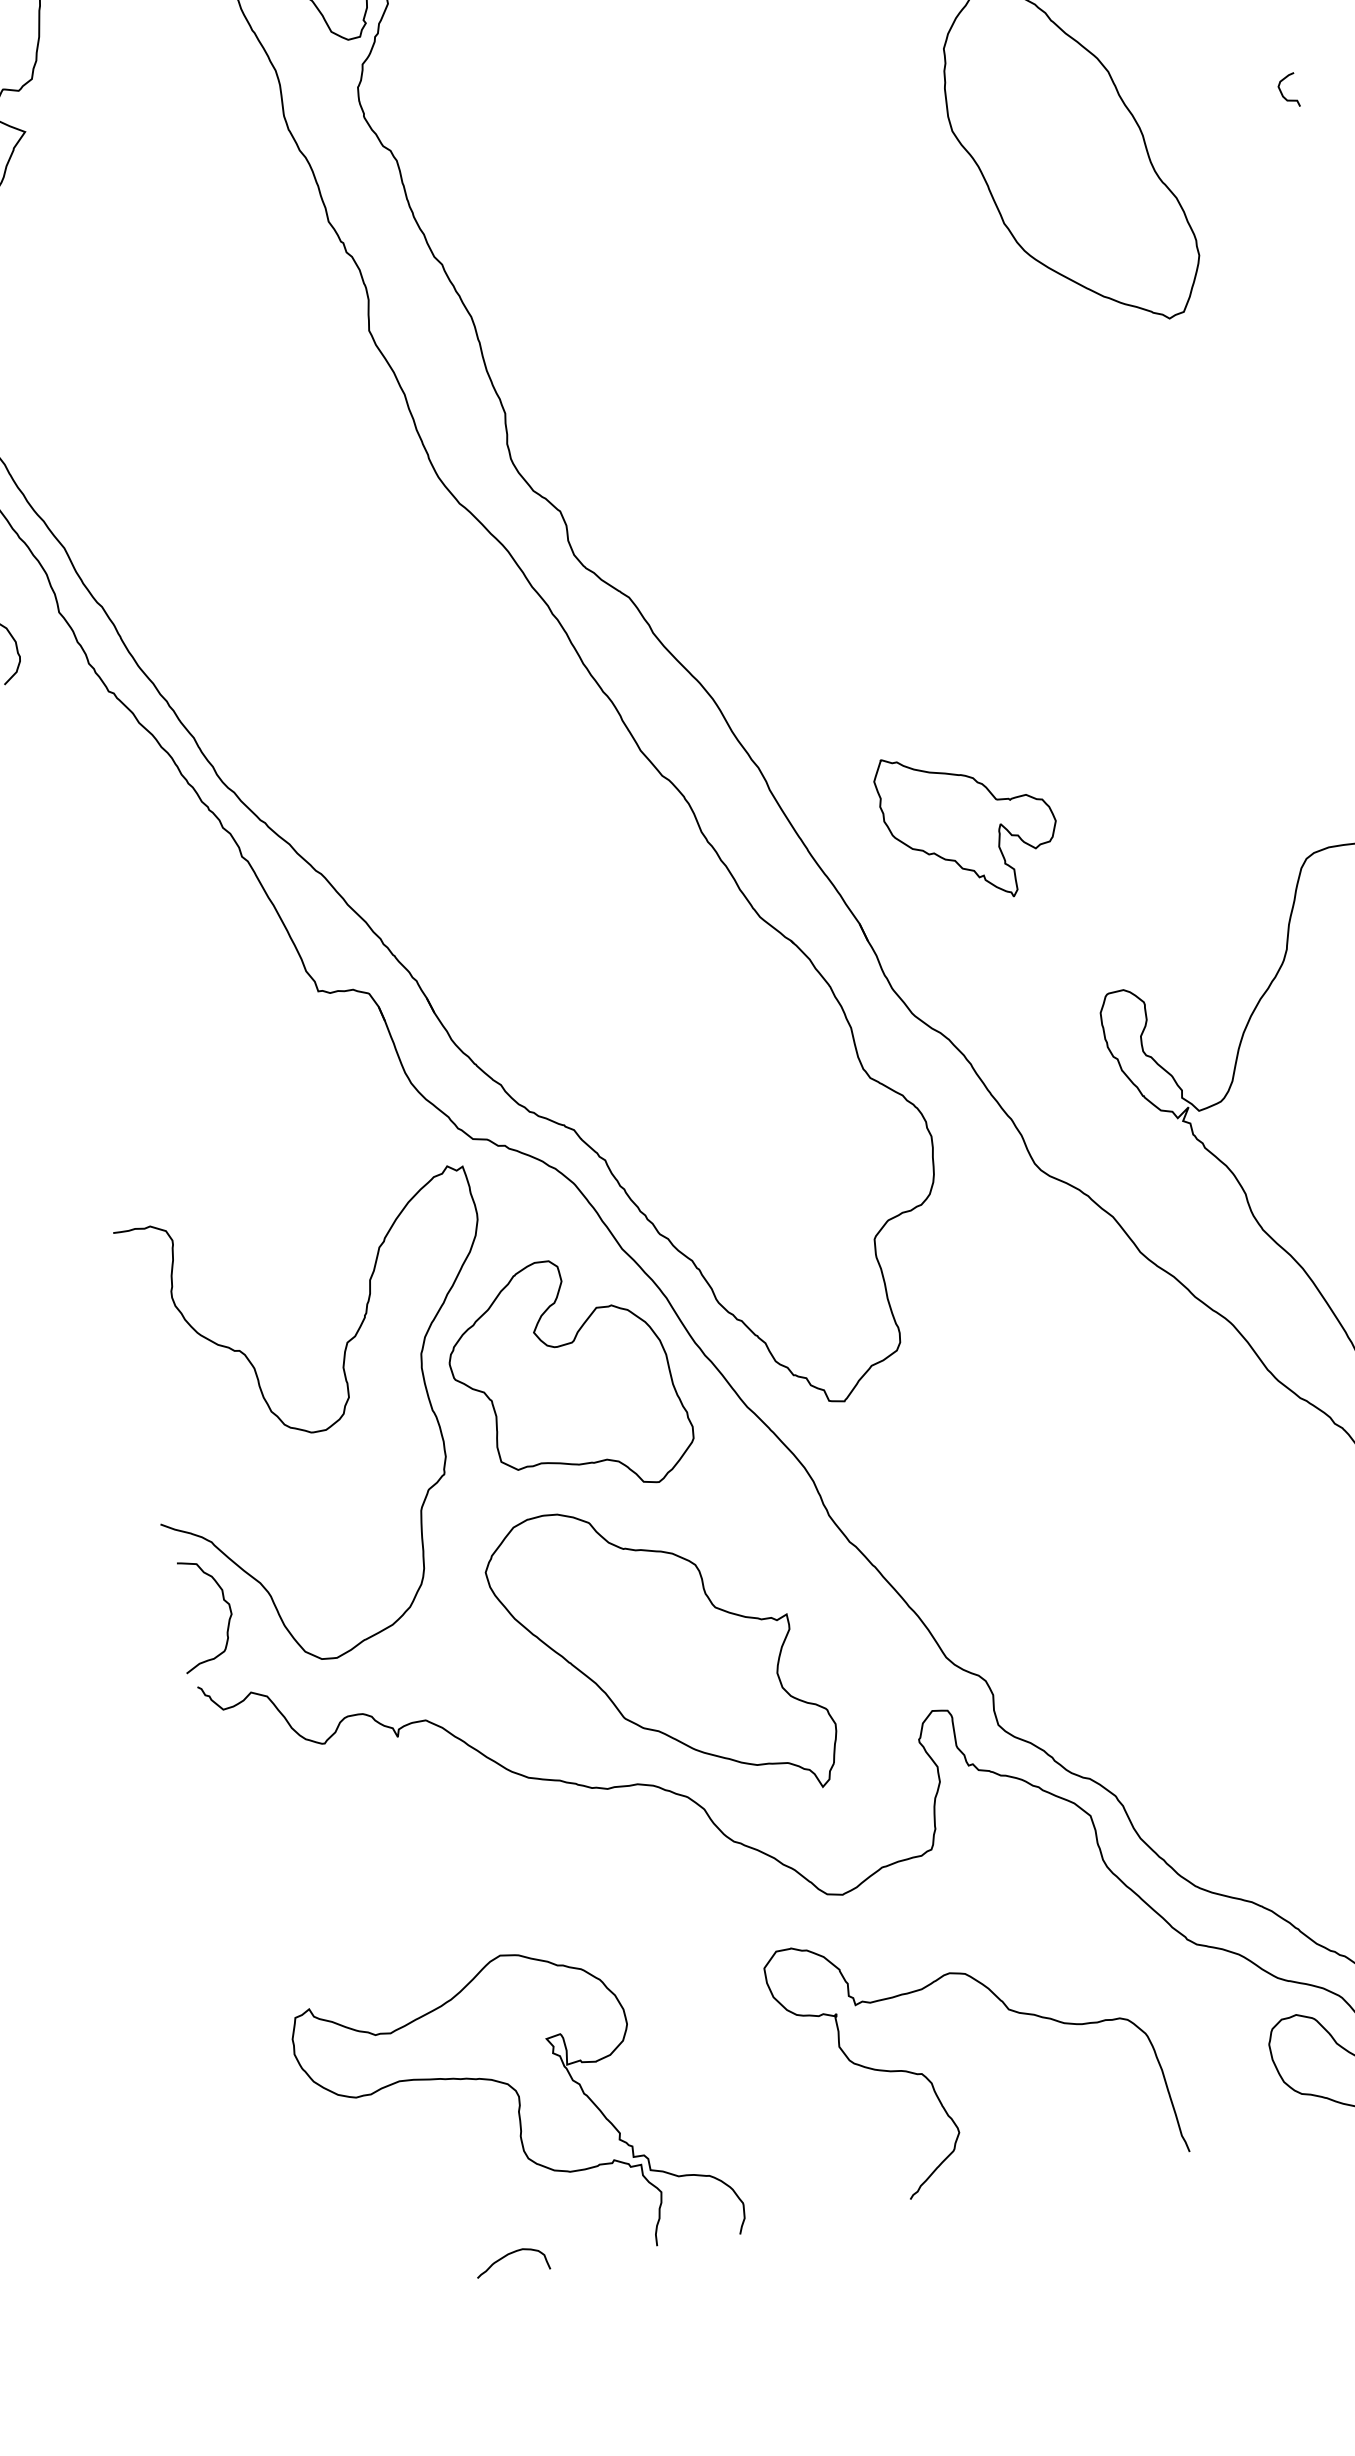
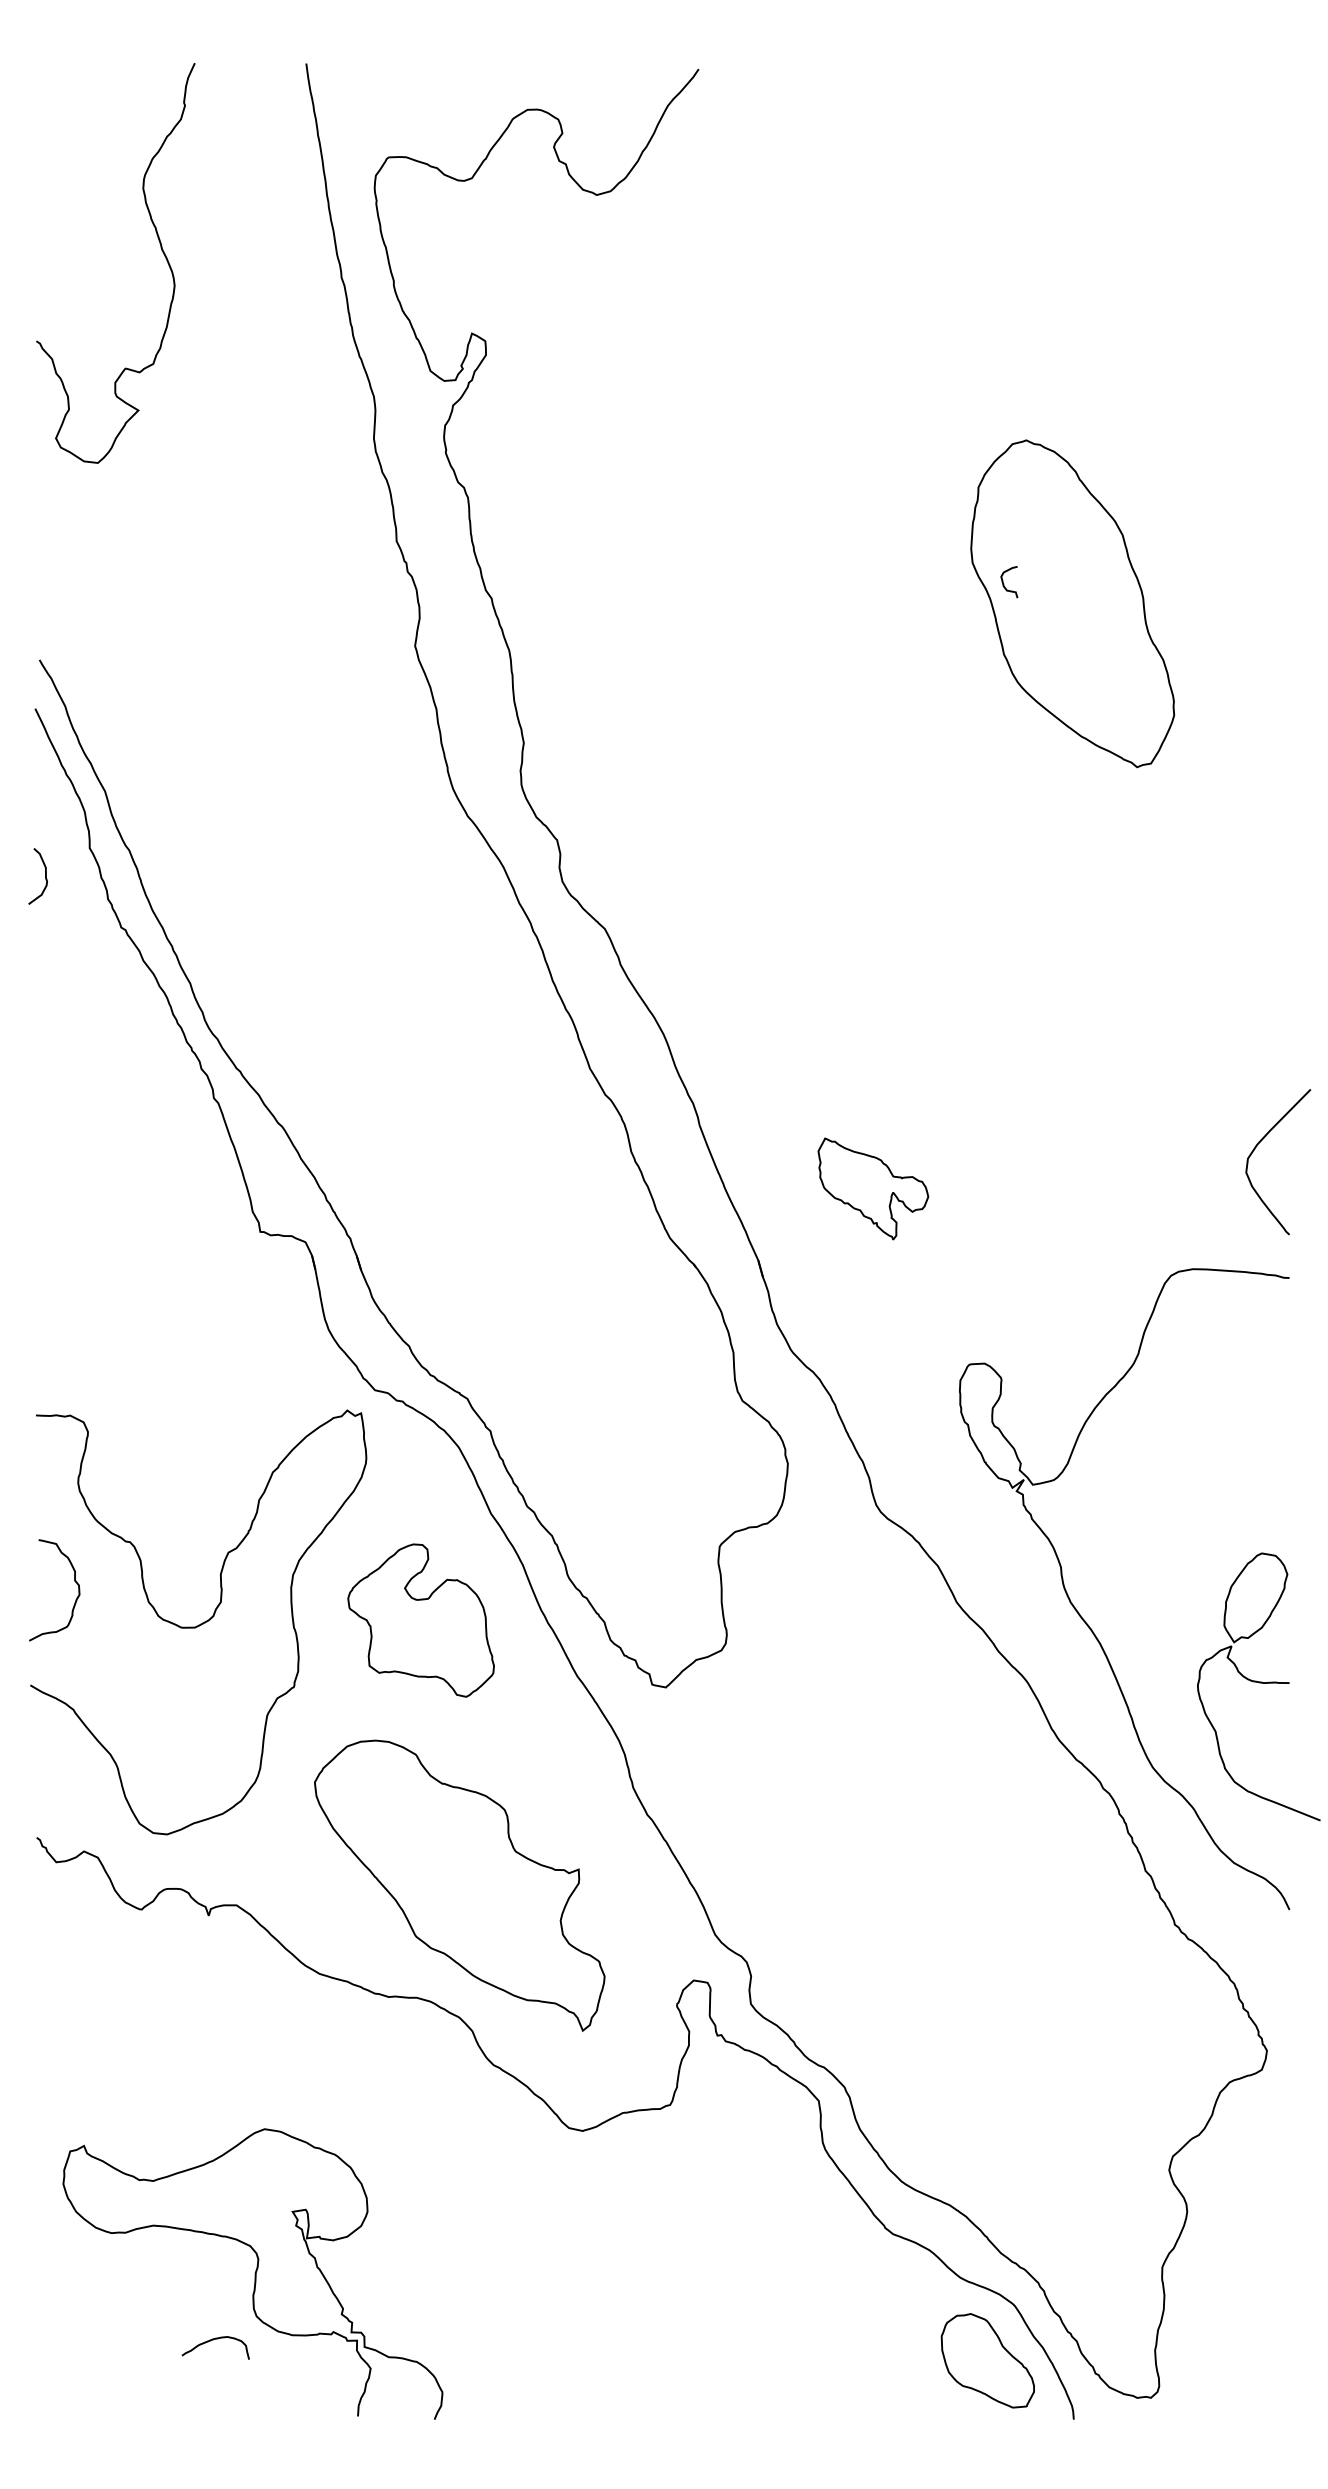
curve: (1283, 94) -> (1004, 584), moved
part: (969, 823) -> (873, 1188), size x0.7
part: (568, 1377) -> (421, 1620), size x0.7
curve: (223, 1600) -> (74, 1581), moved
curve: (1008, 2010) -> (712, 2262), removed
curve: (508, 2255) -> (213, 2340), moved

